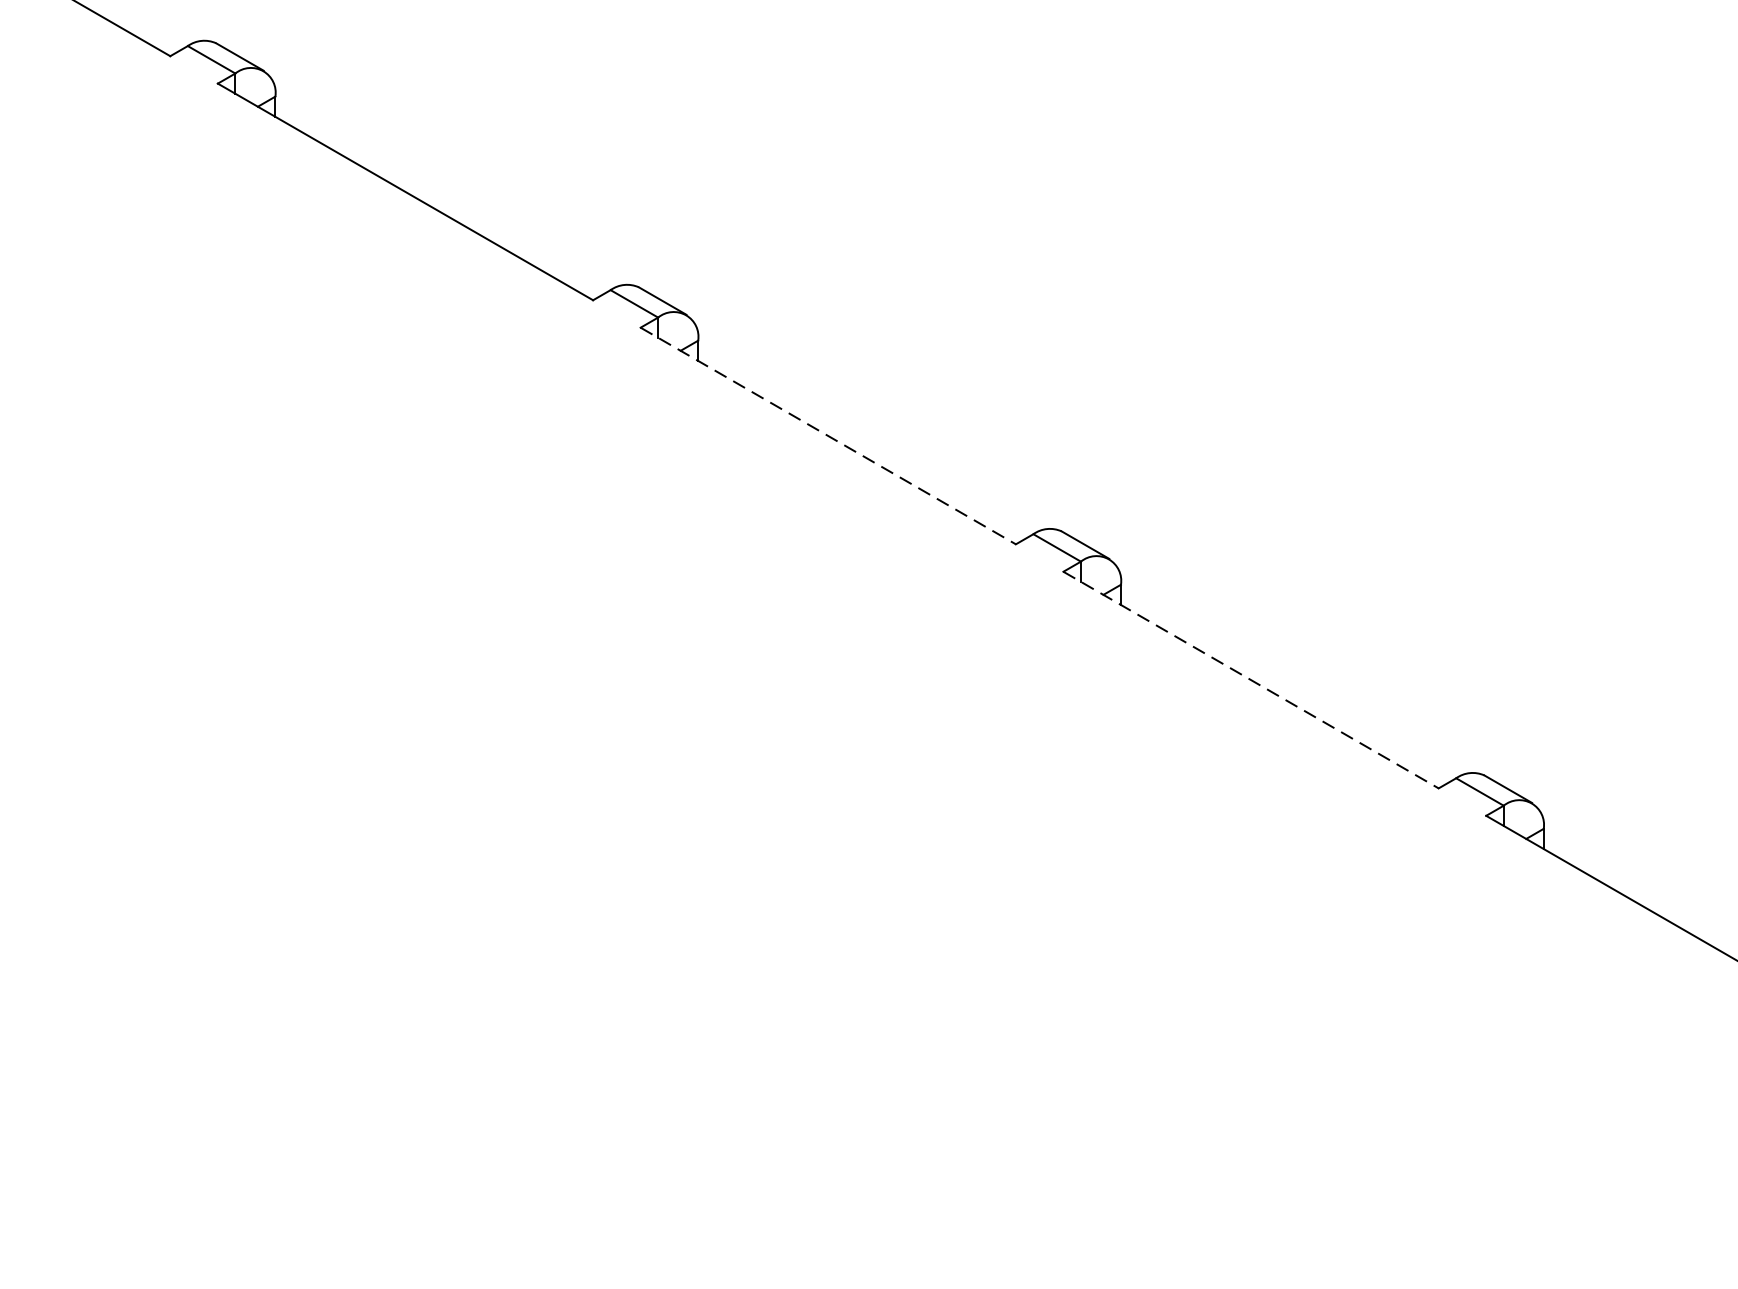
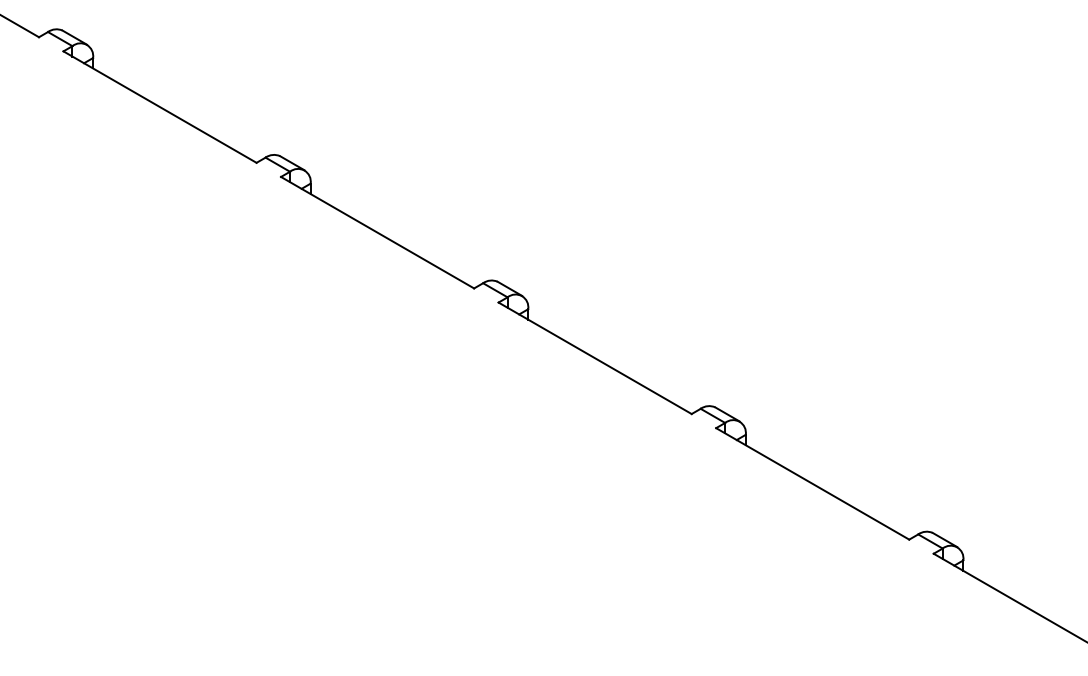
line: (830, 435) -> (378, 232), dashed -> solid
line: (1251, 680) -> (595, 358), dashed -> solid

